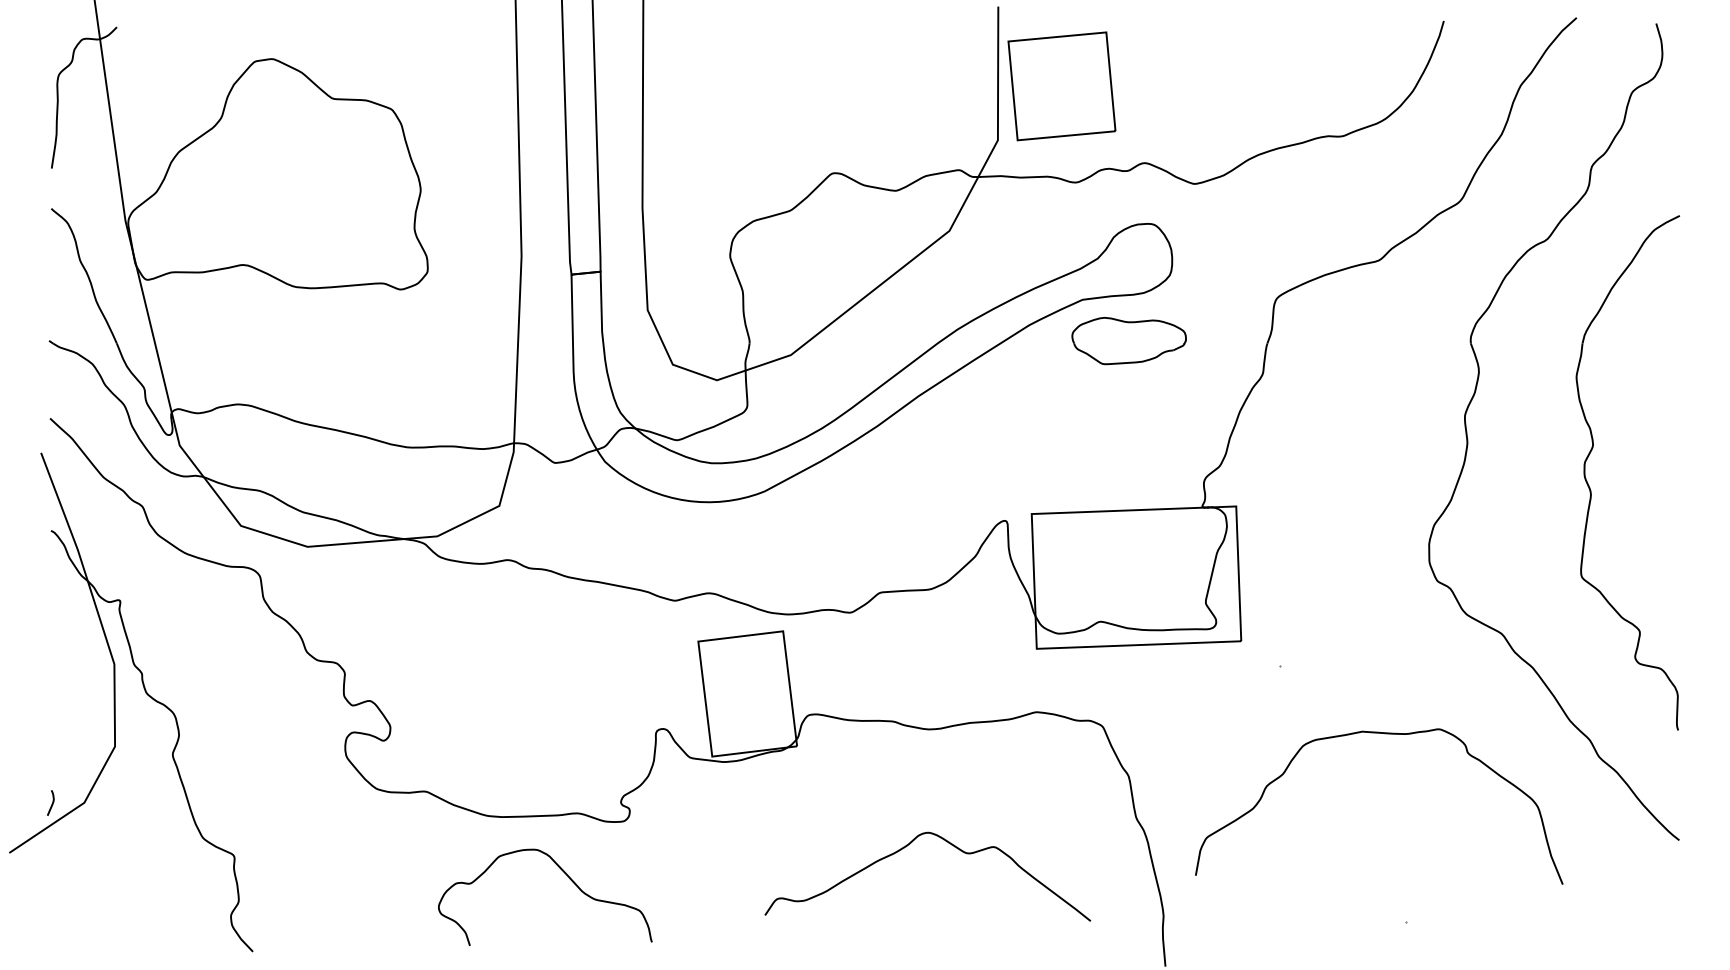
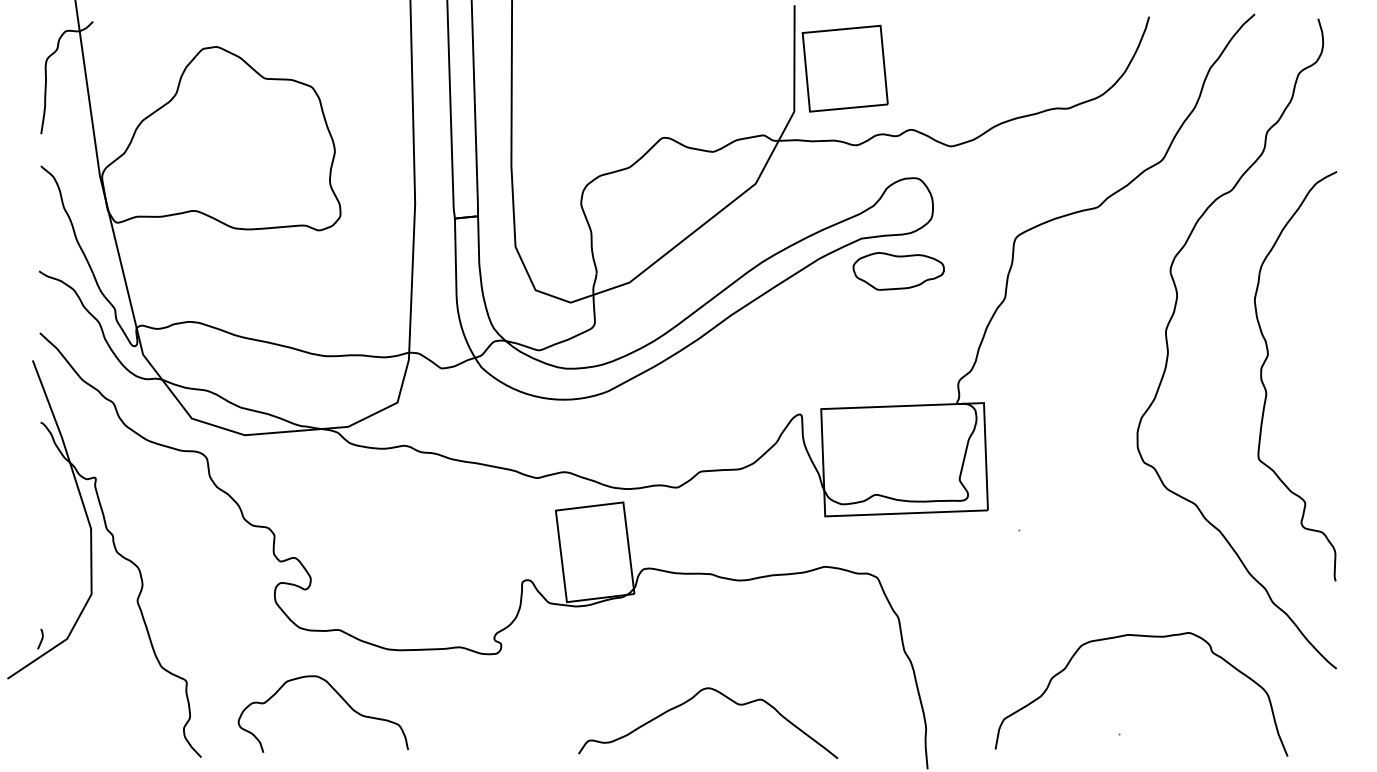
curve: (1384, 734) -> (1145, 637), moved
curve: (906, 847) -> (691, 699), moved
curve: (569, 879) -> (342, 699), moved

